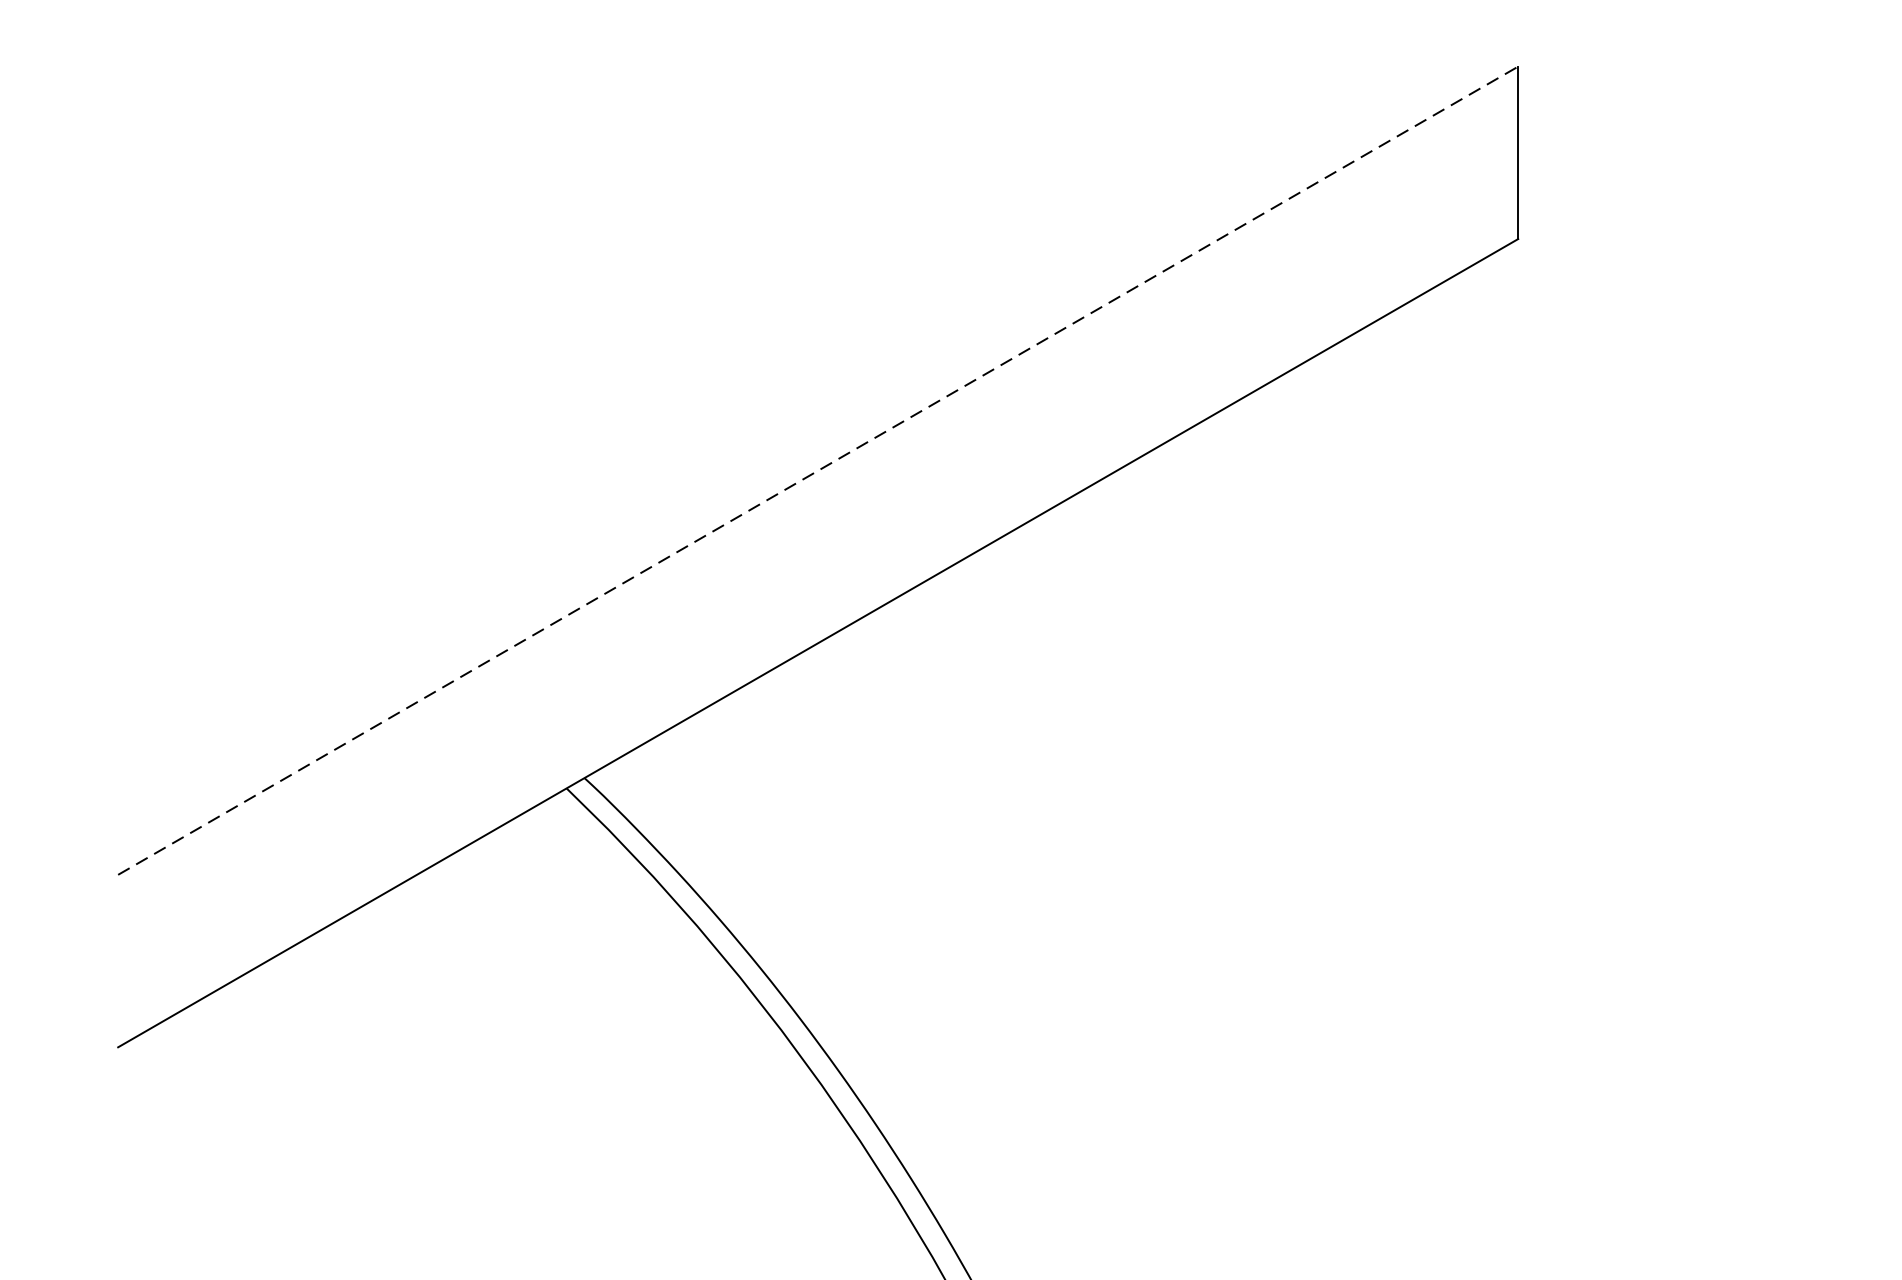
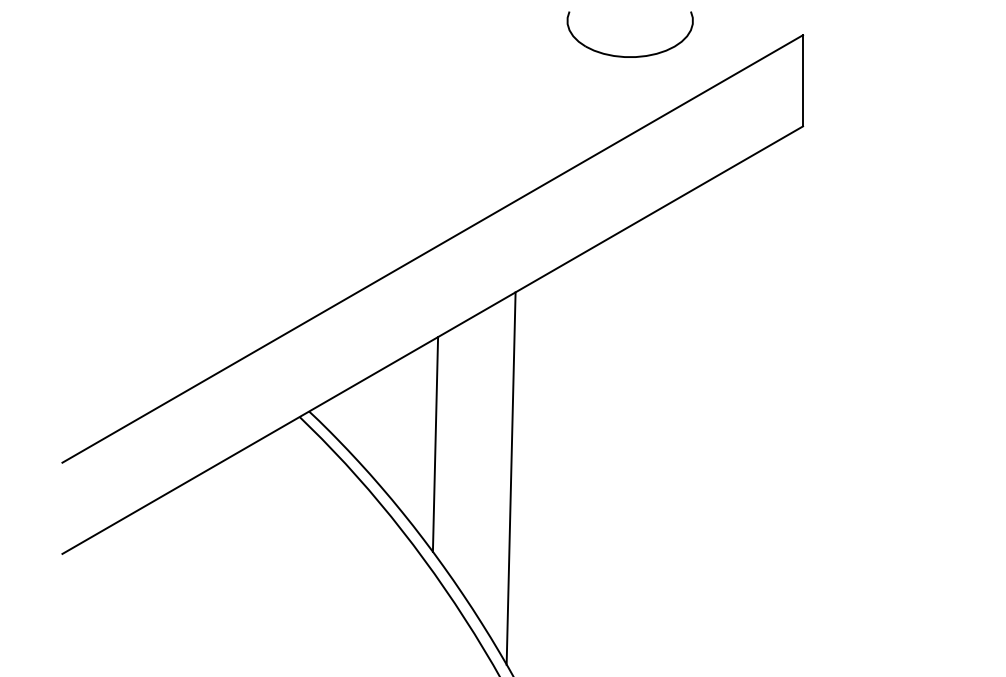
part: (1190, 106) -> (629, 56), added
line: (817, 469) -> (432, 248), dashed -> solid
line: (823, 840) -> (435, 444), added
line: (965, 904) -> (510, 478), added

